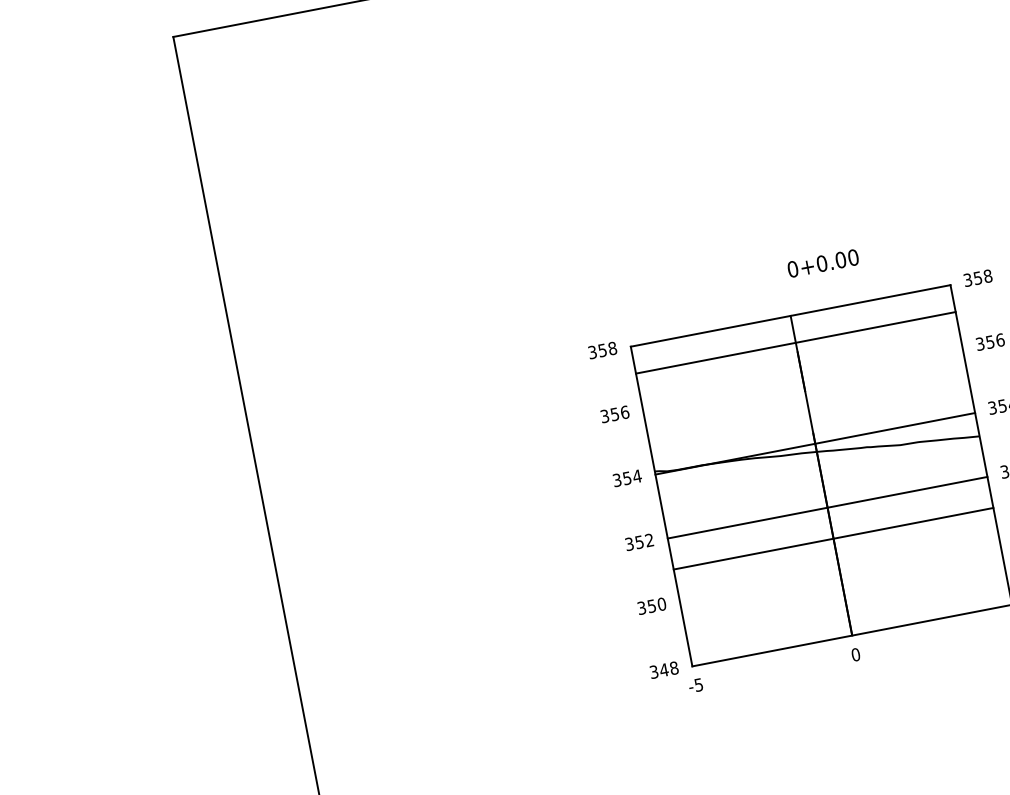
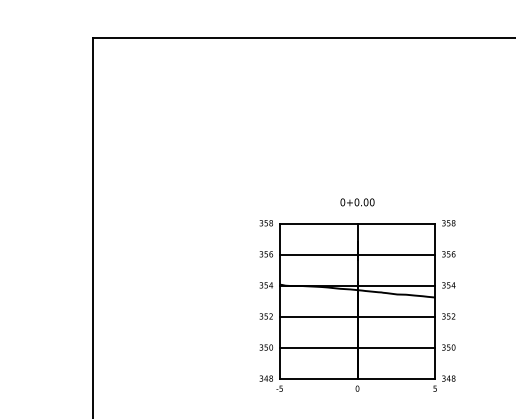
text: (823, 263) -> (357, 202), moved
line: (795, 343) -> (357, 255), moved
line: (833, 539) -> (357, 348), moved

